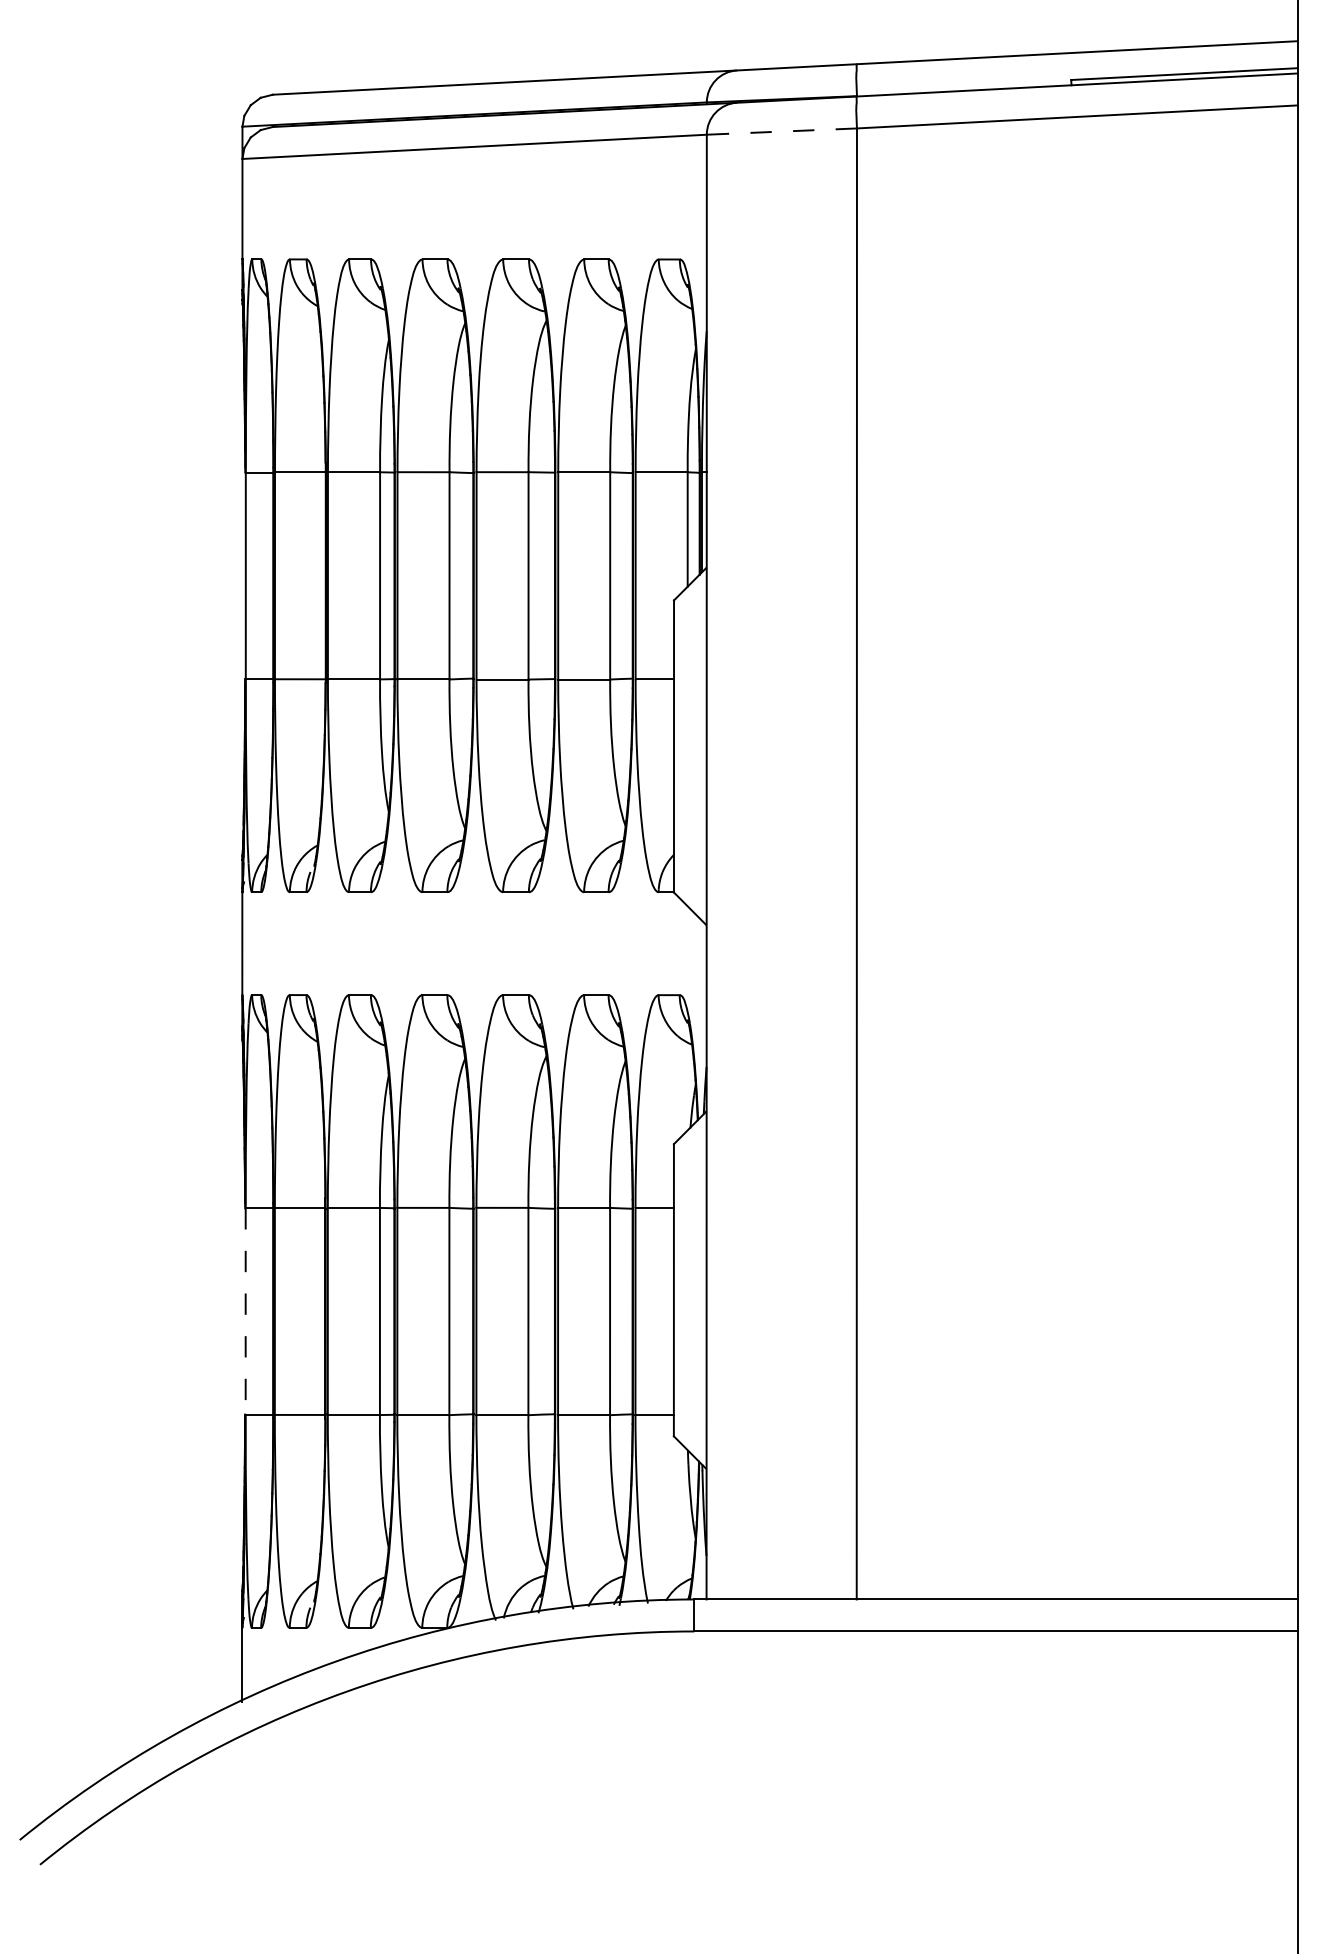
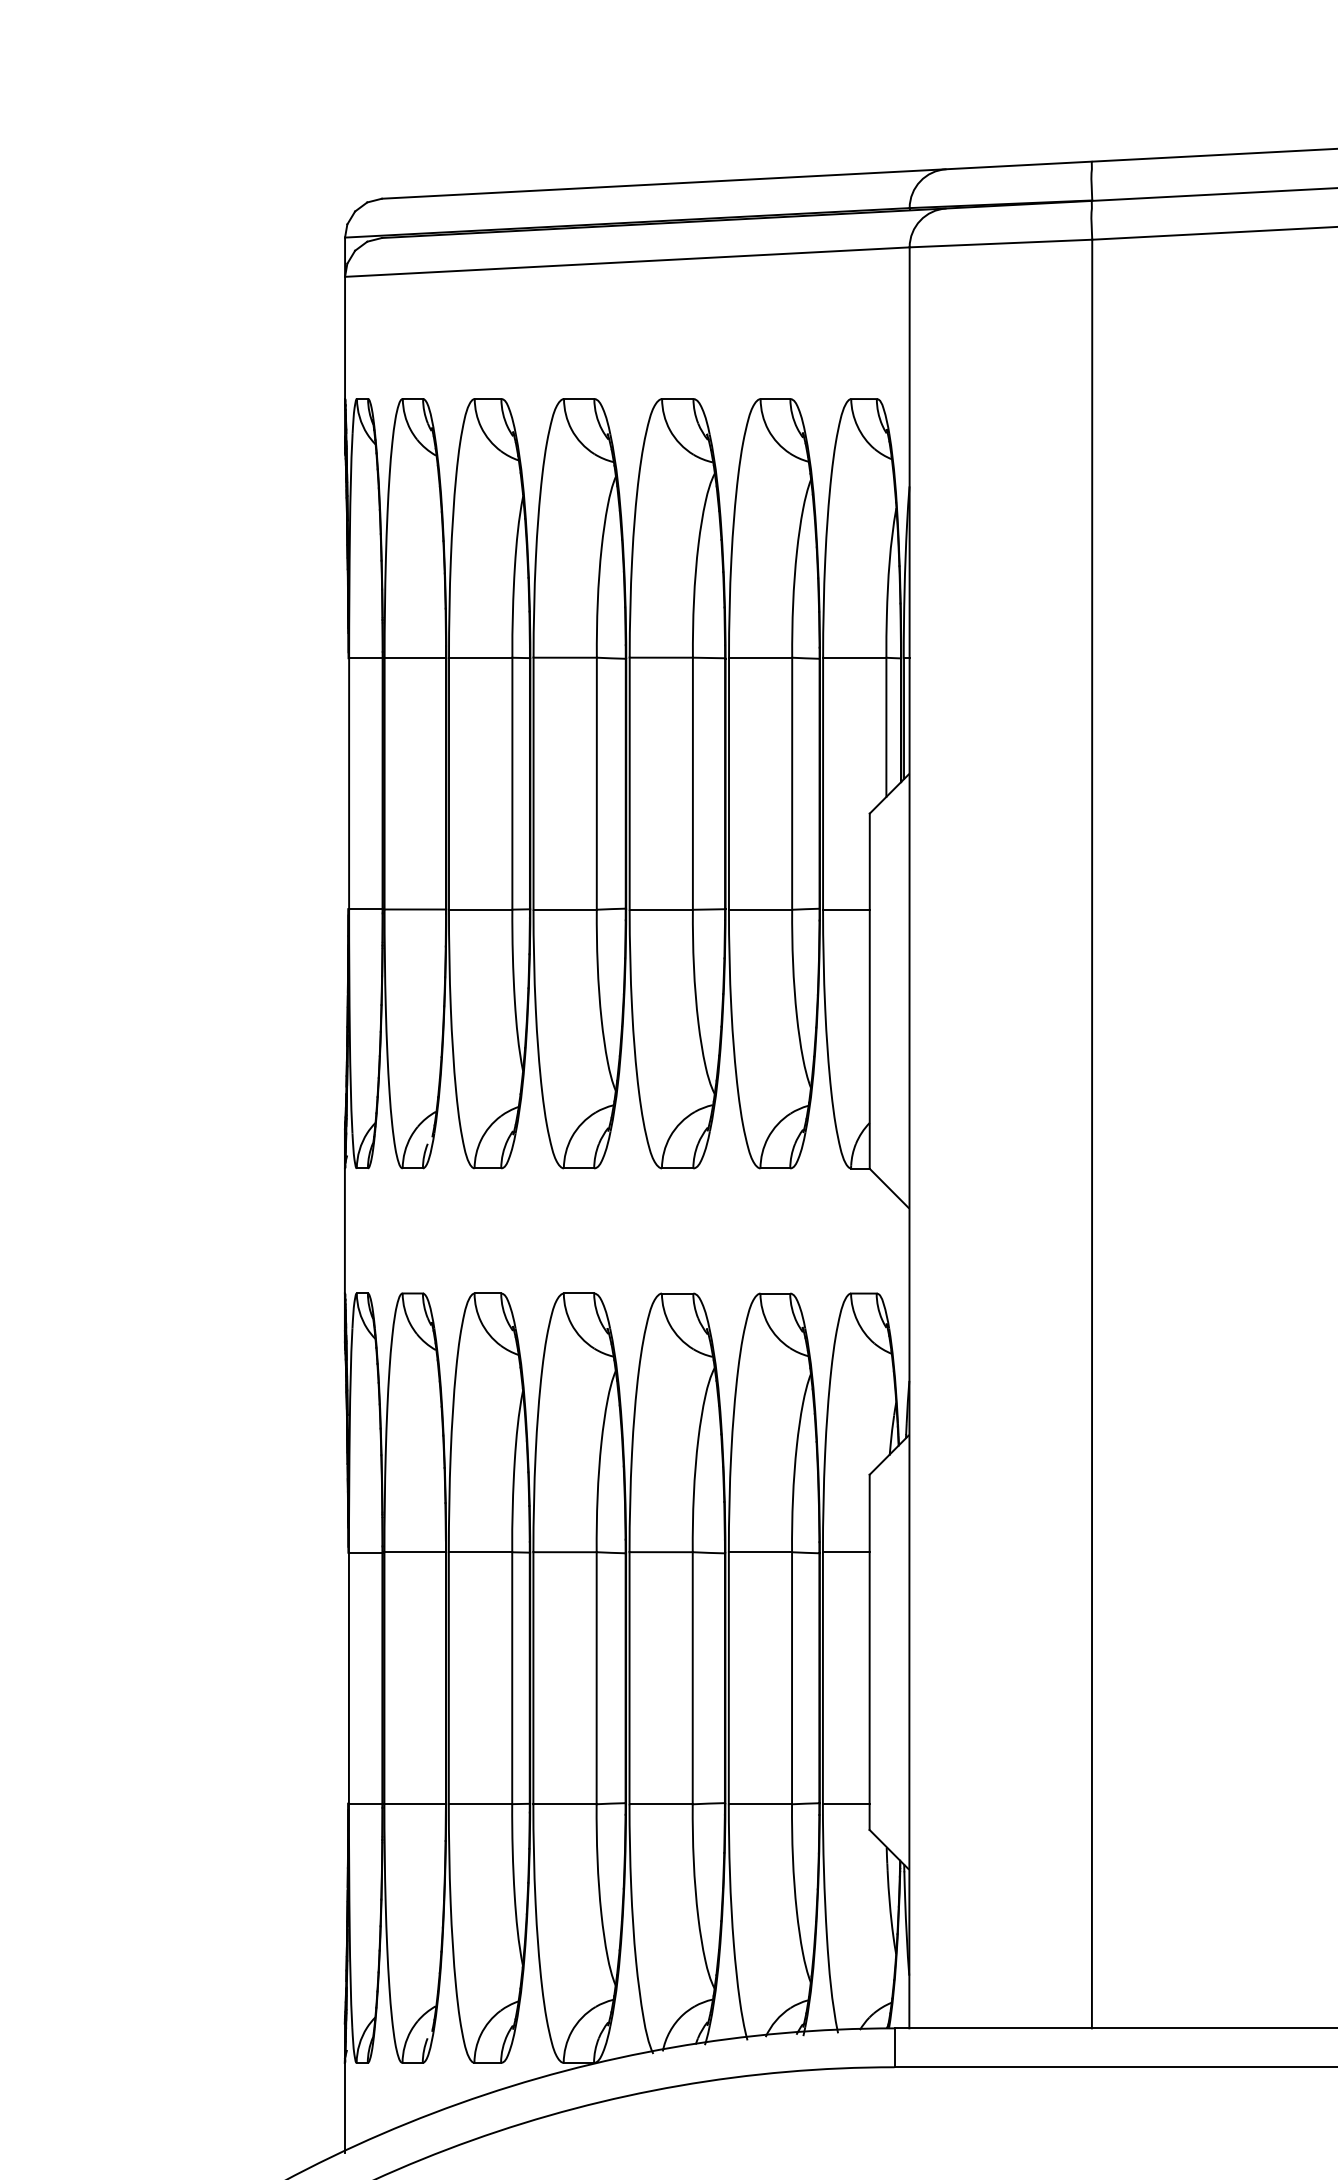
line: (781, 131) -> (1000, 243), dashed -> solid
line: (245, 1311) -> (348, 1678), dashed -> solid

